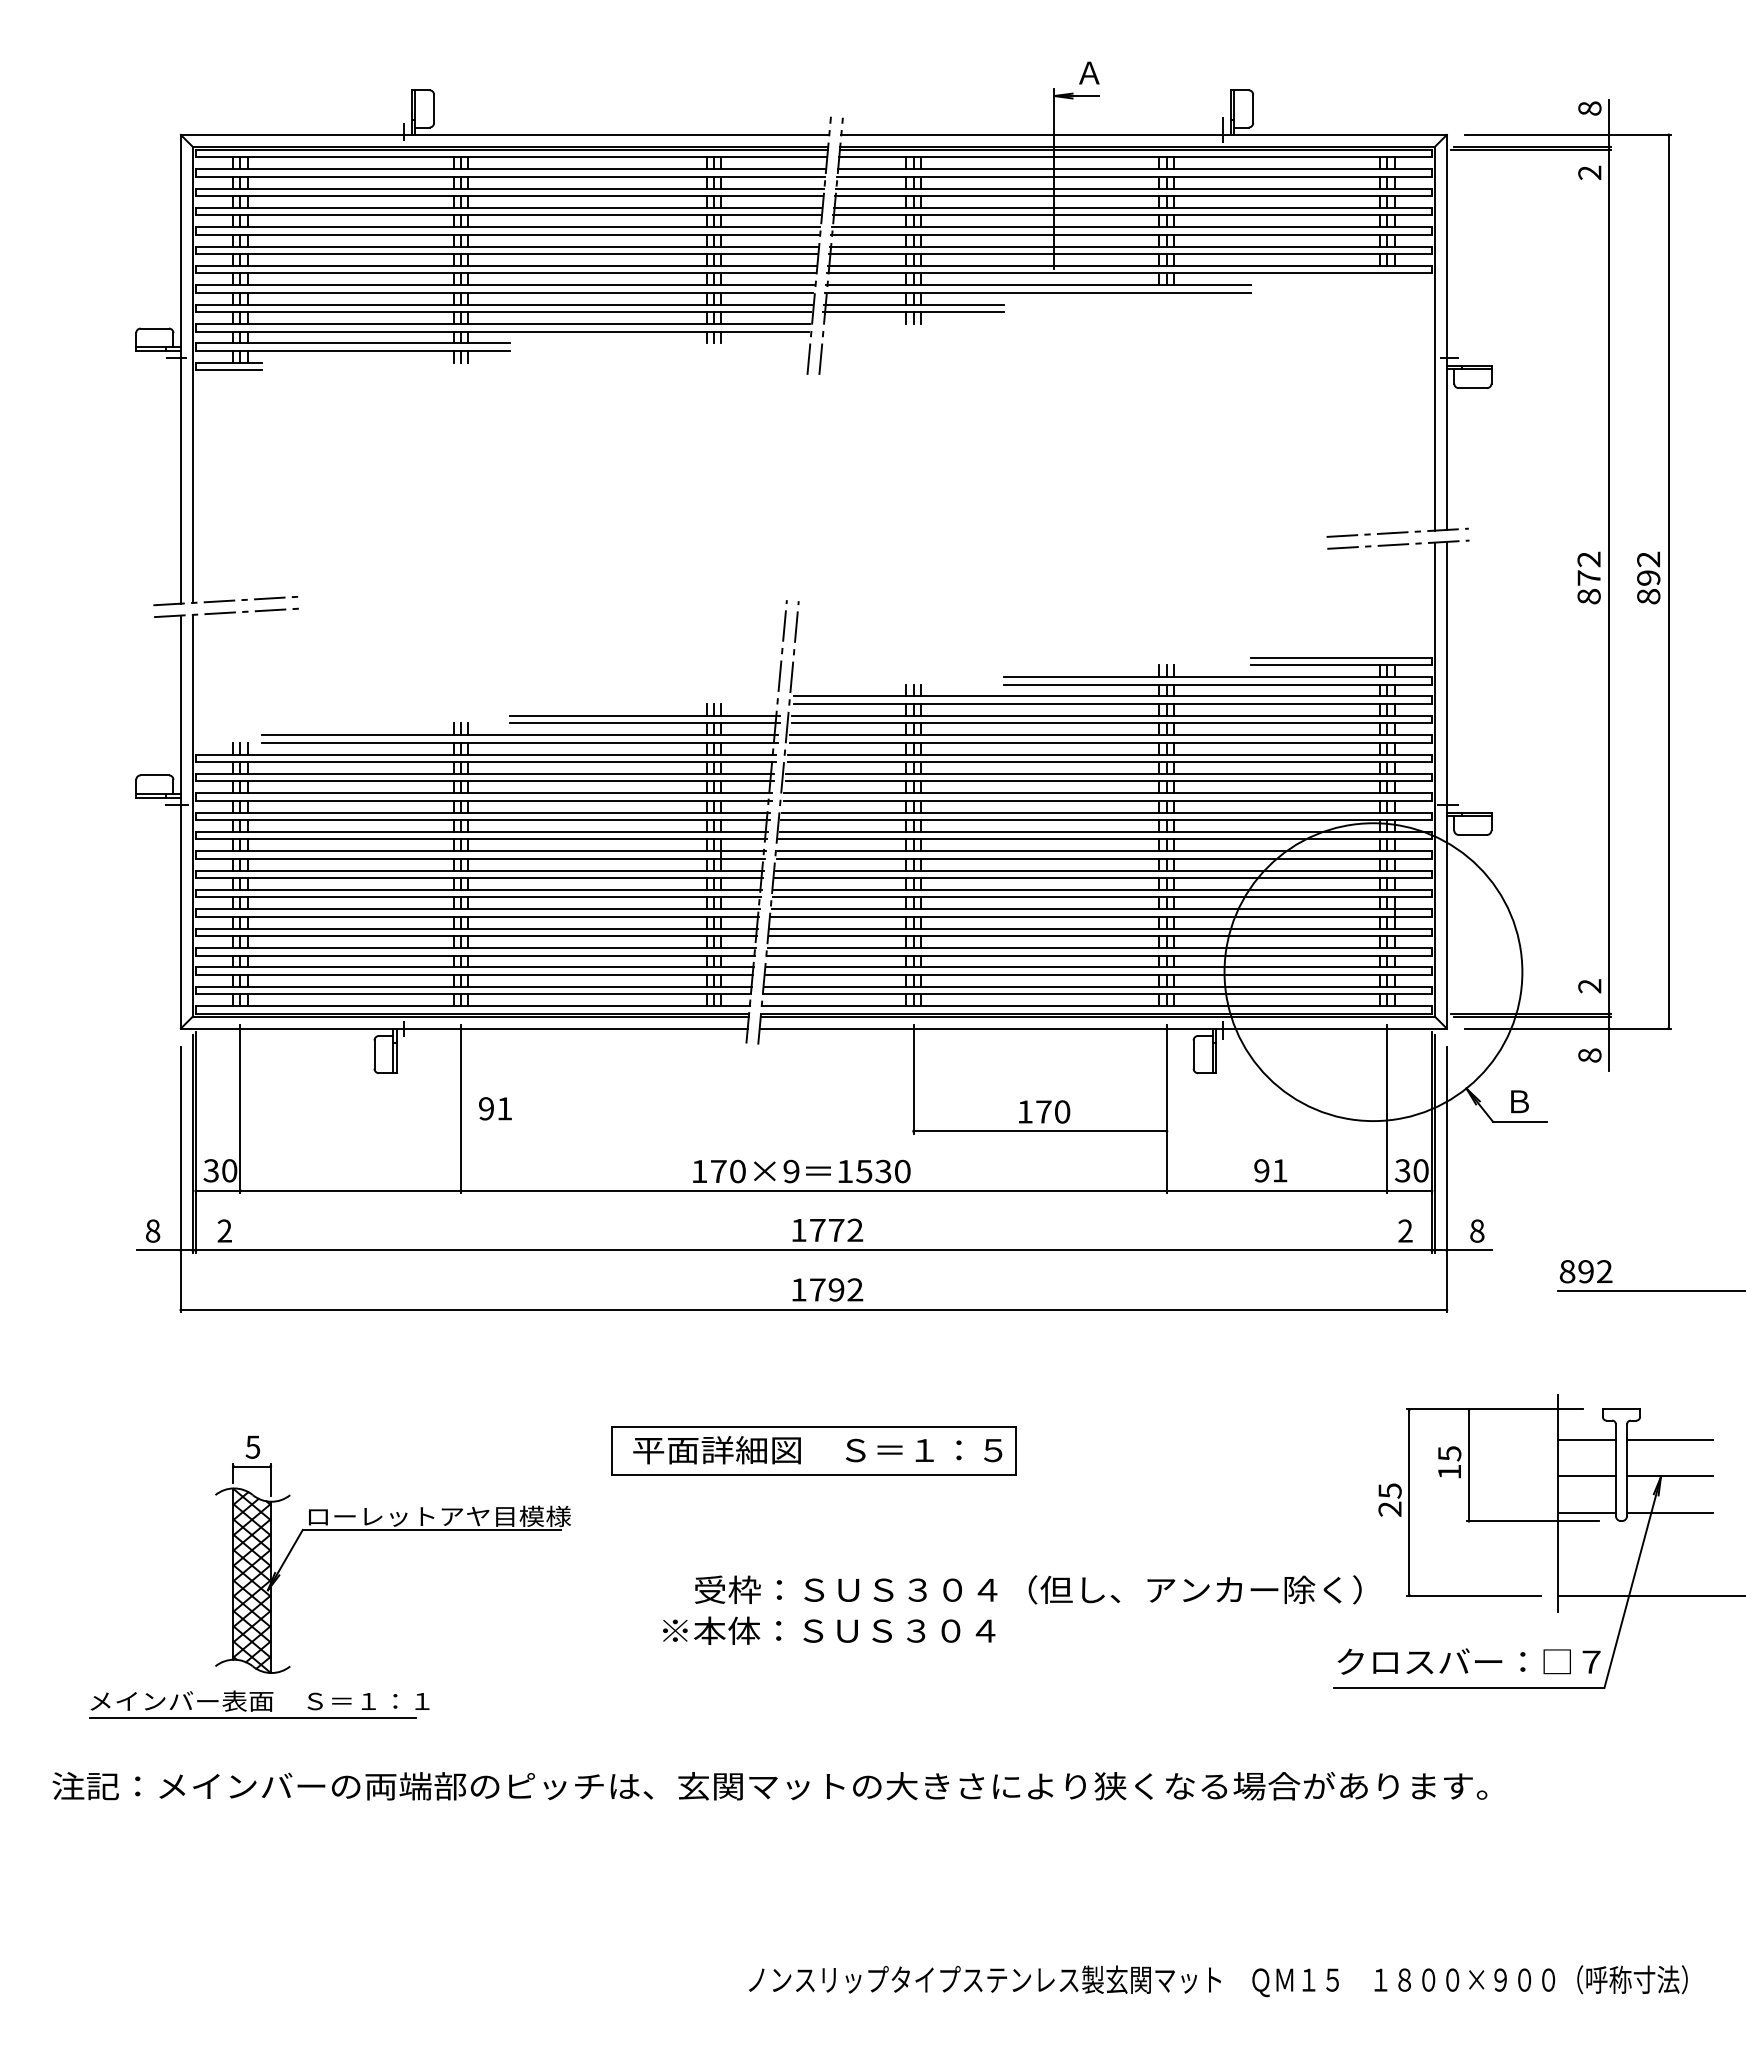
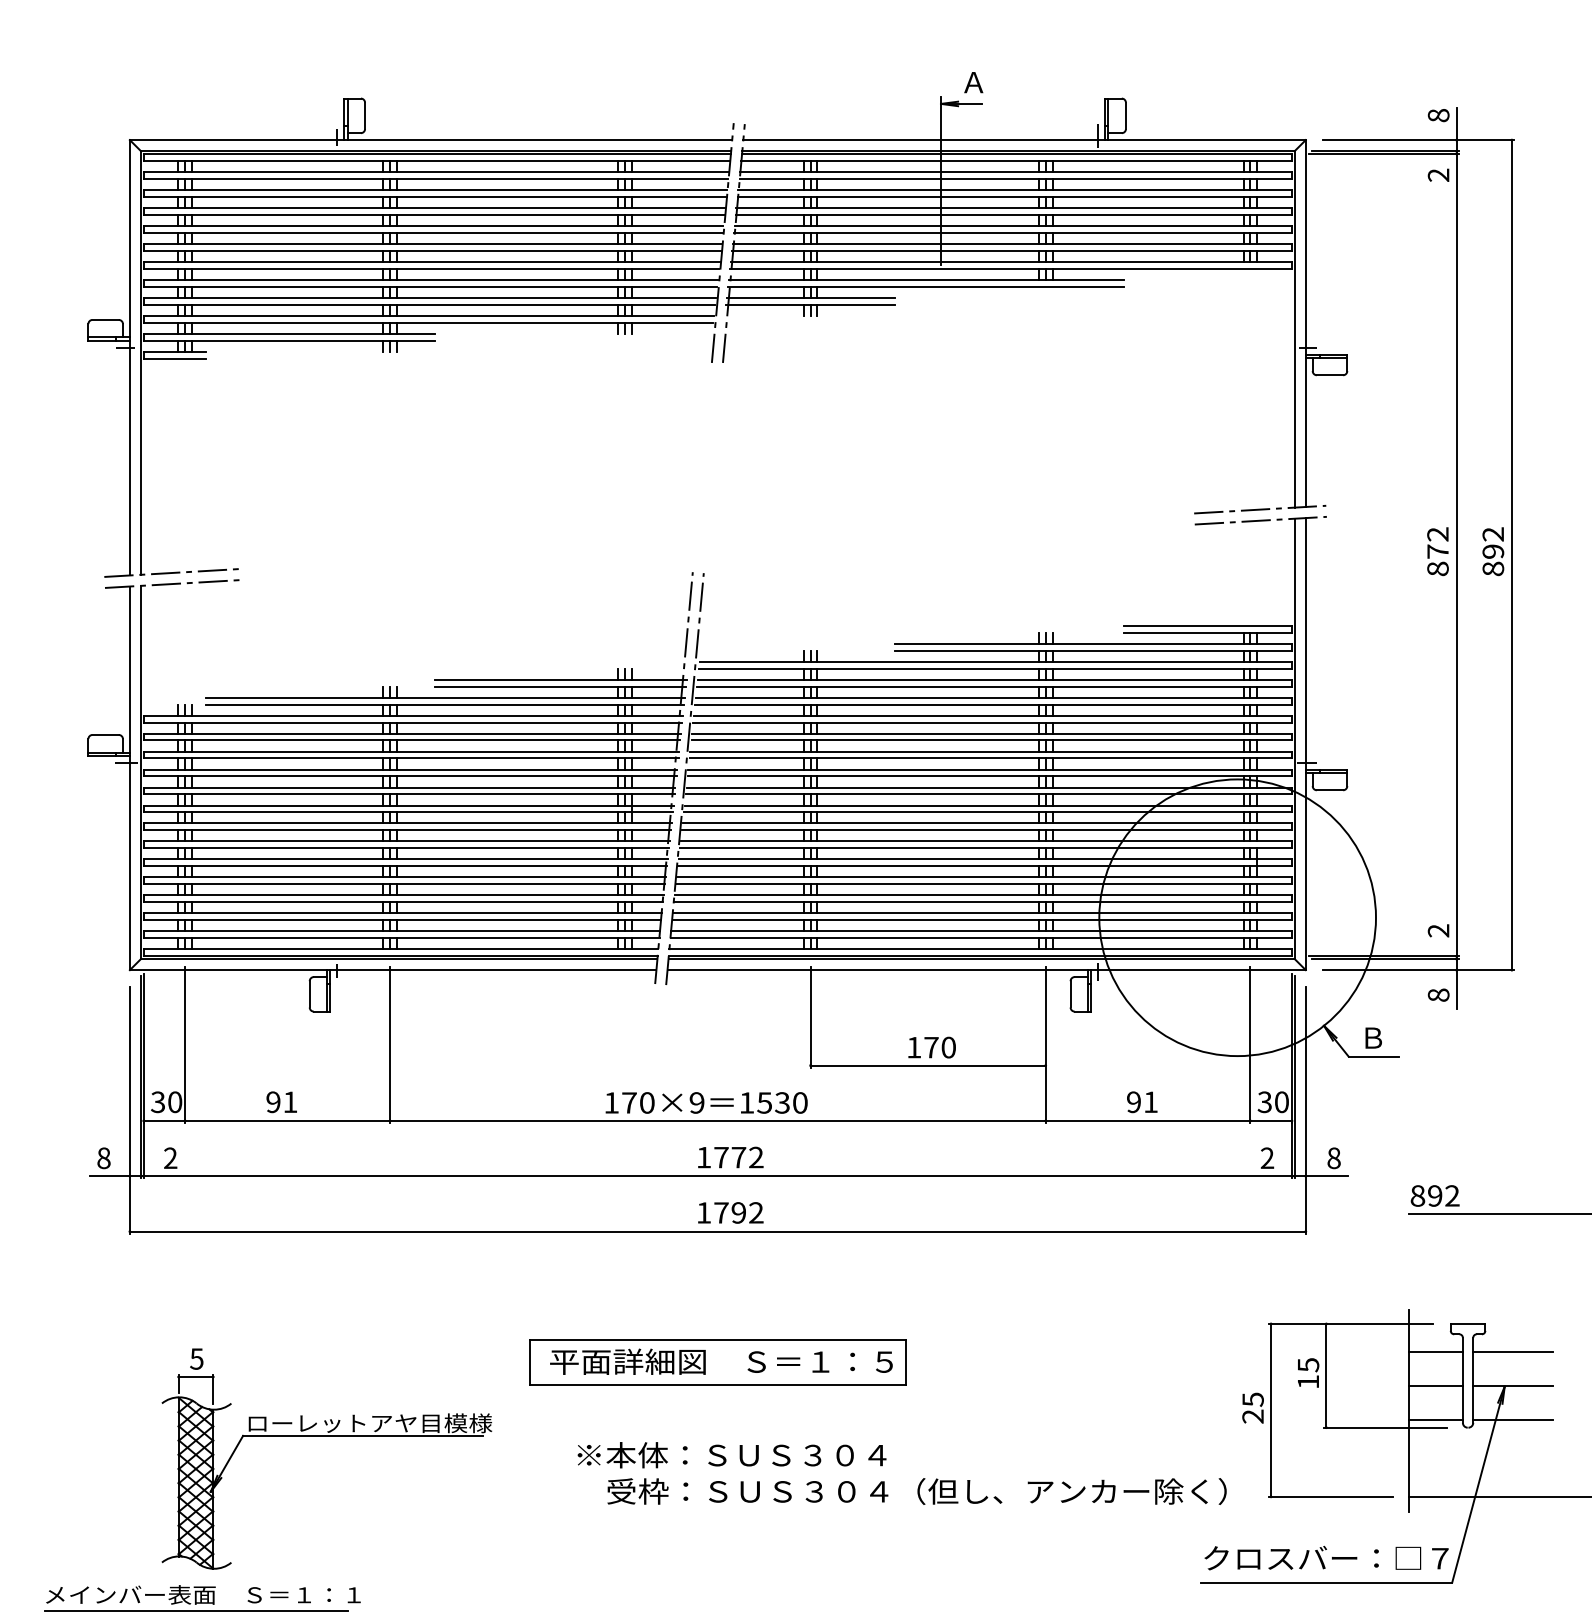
text: (495, 1108) -> (281, 1101), moved
text: (829, 1630) -> (732, 1454), moved

